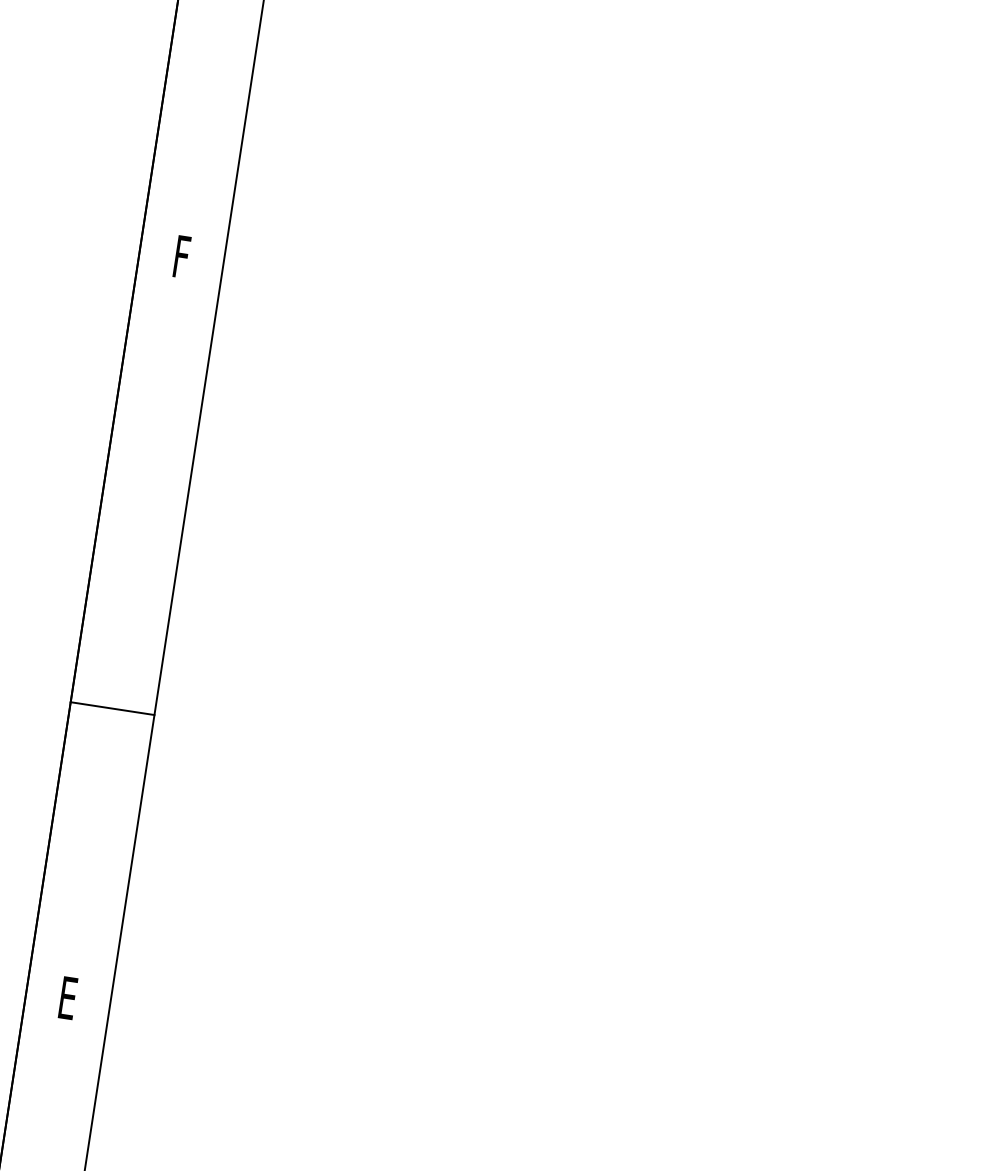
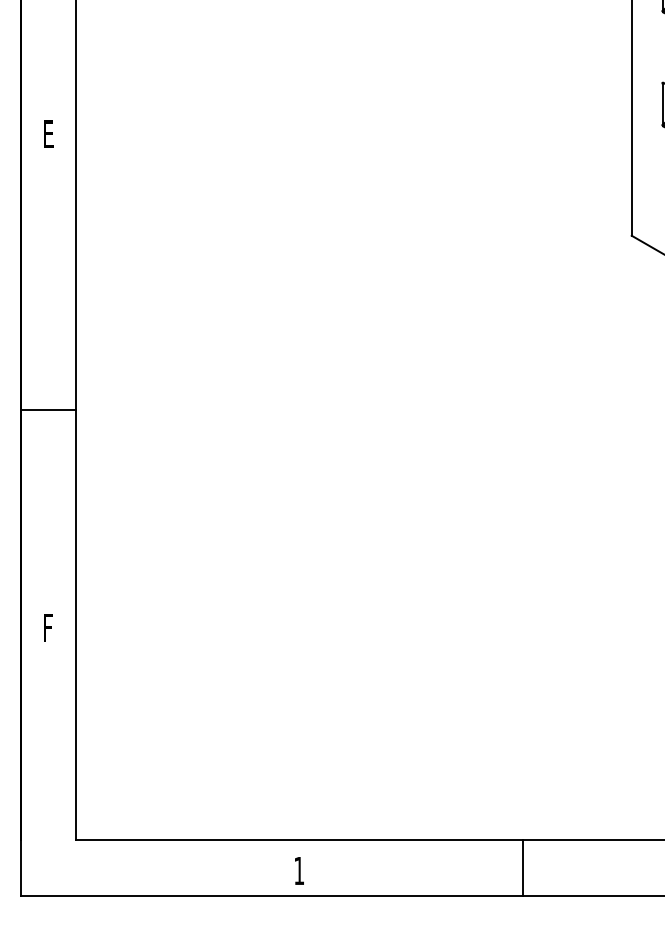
text: (182, 264) -> (49, 139), F -> E
line: (112, 708) -> (48, 410), moved
text: (68, 1006) -> (49, 633), E -> F

